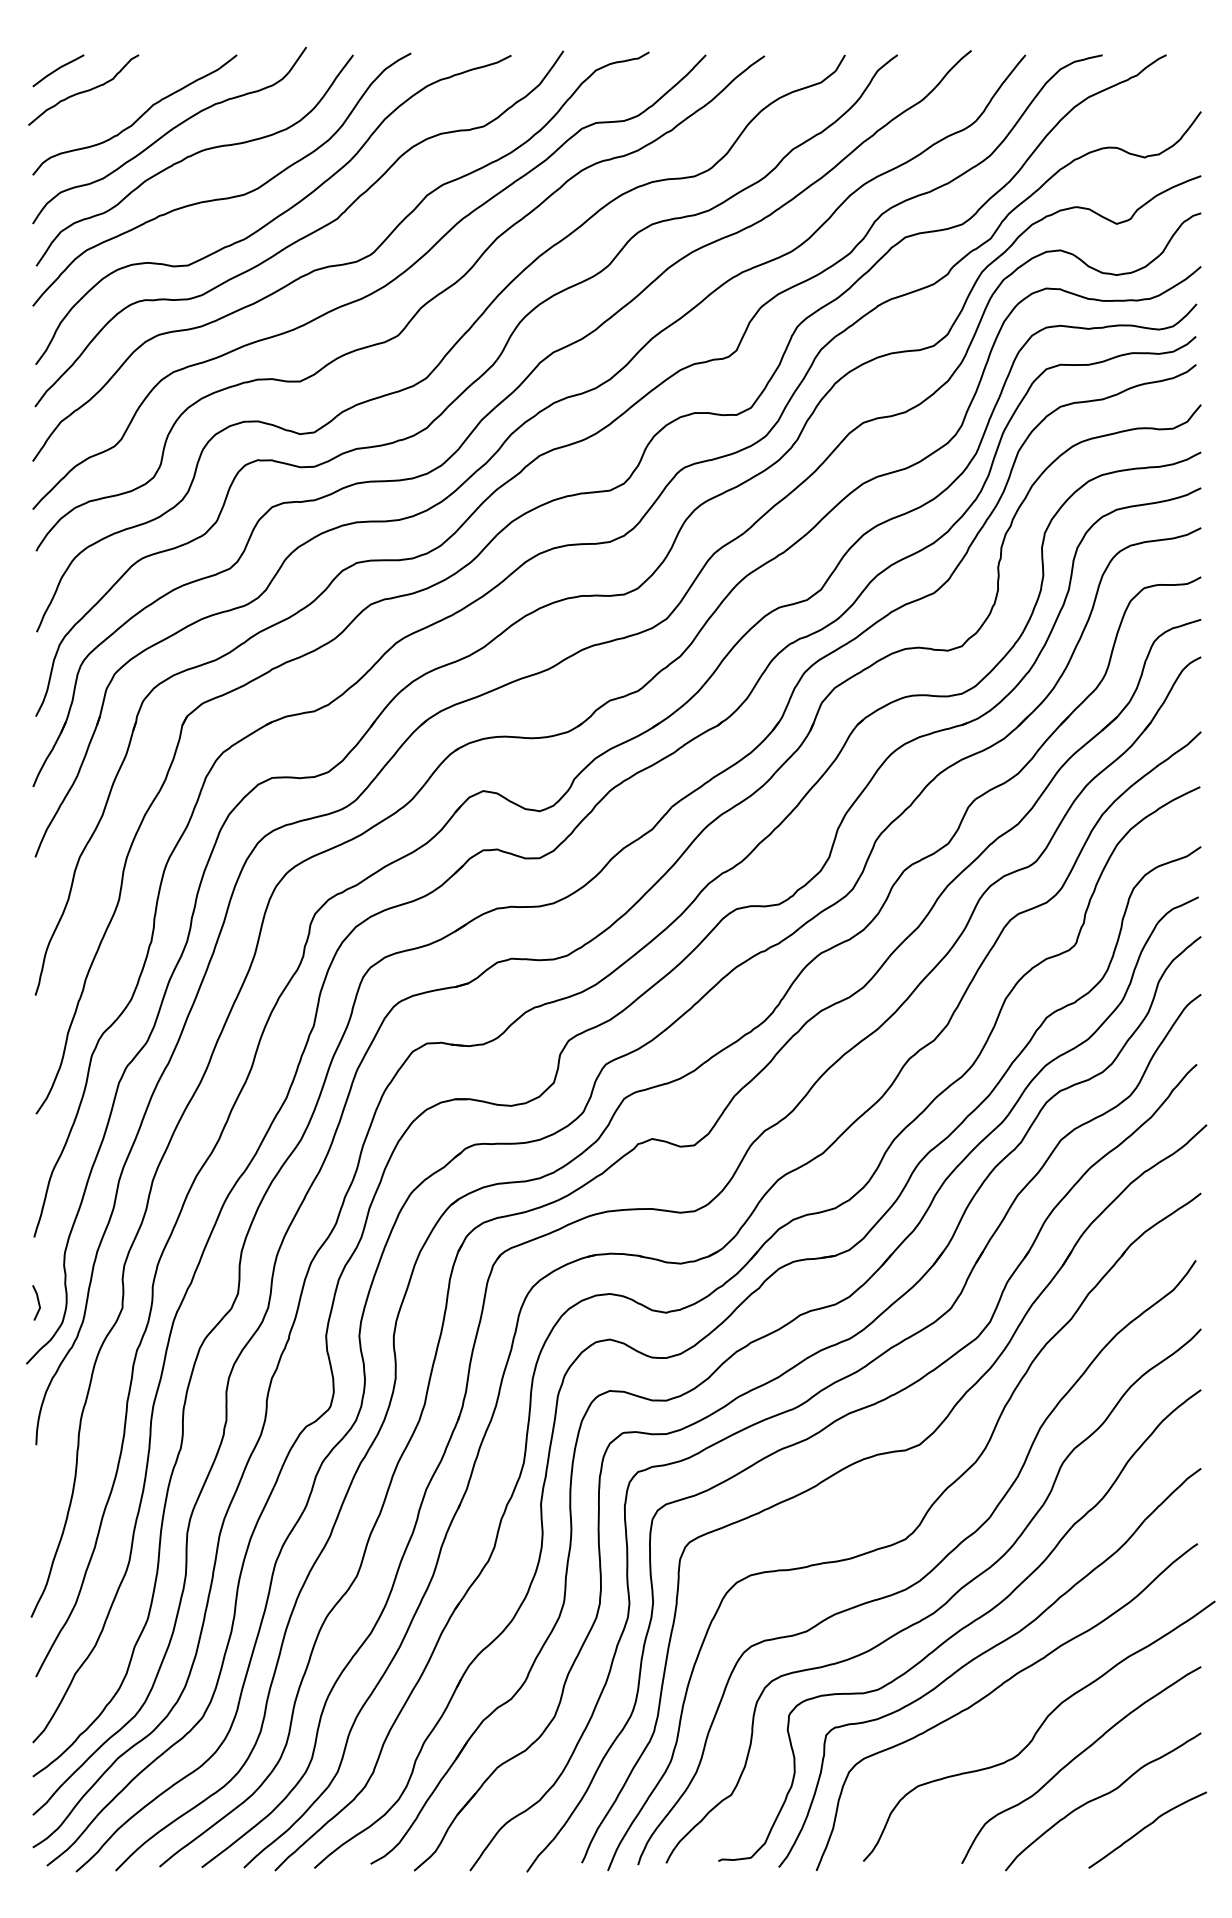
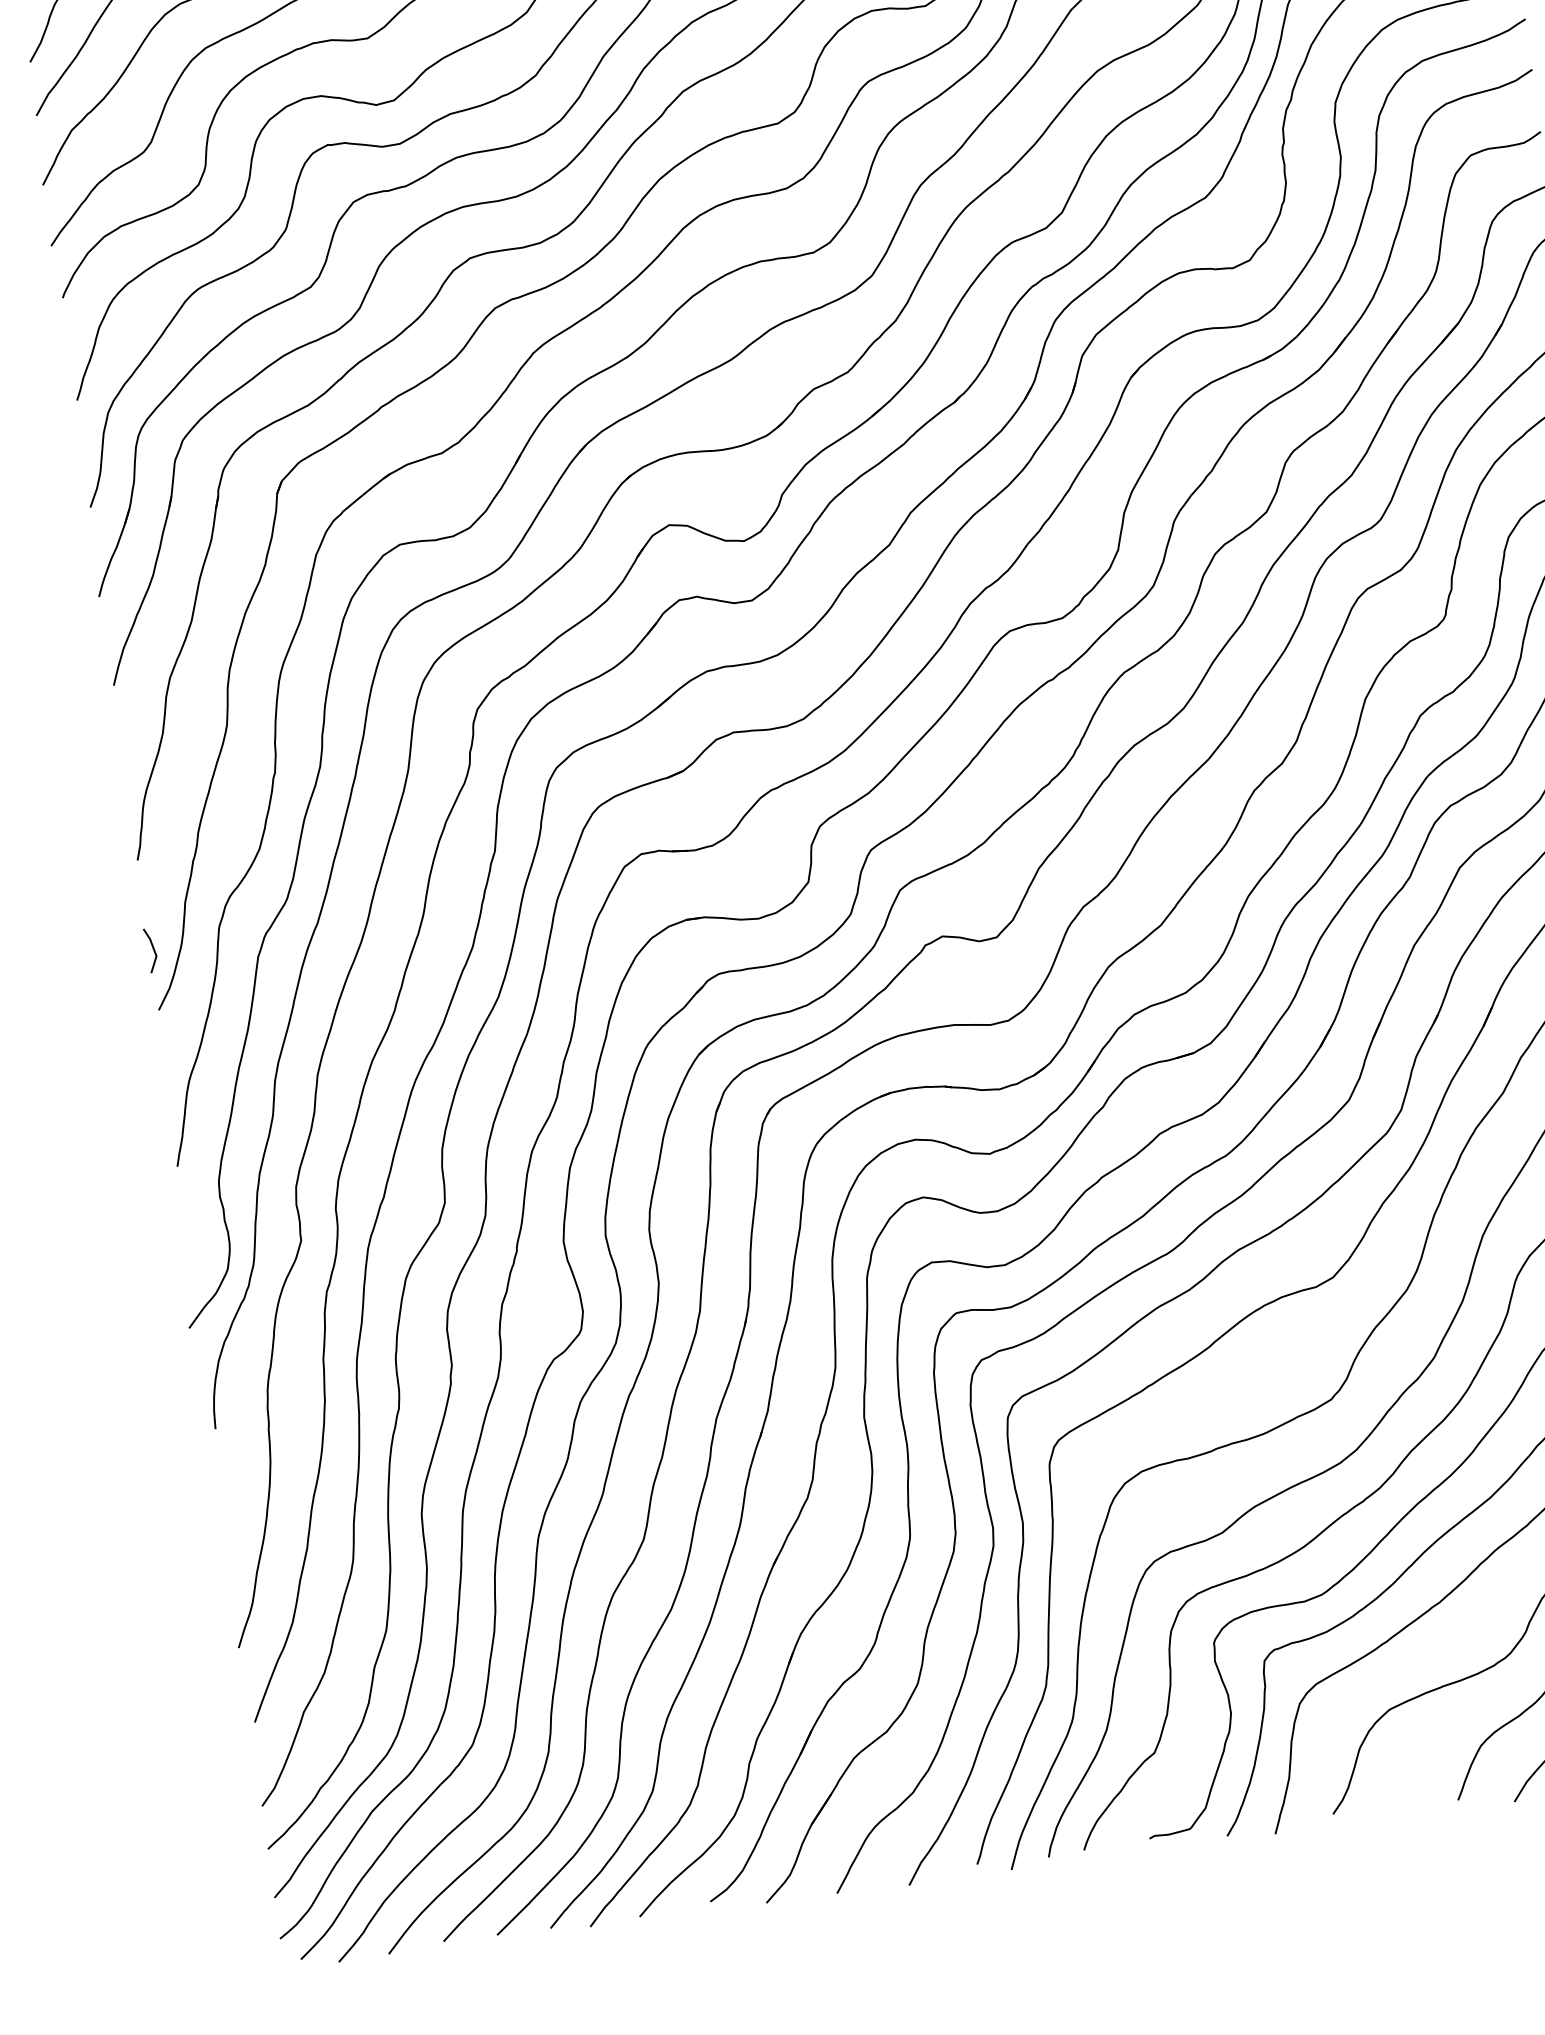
line: (37, 1302) -> (152, 949), moved

